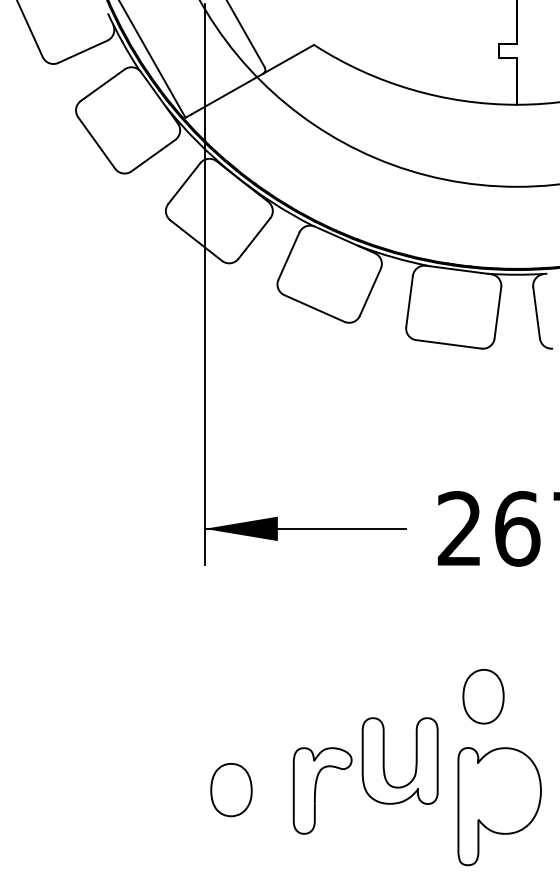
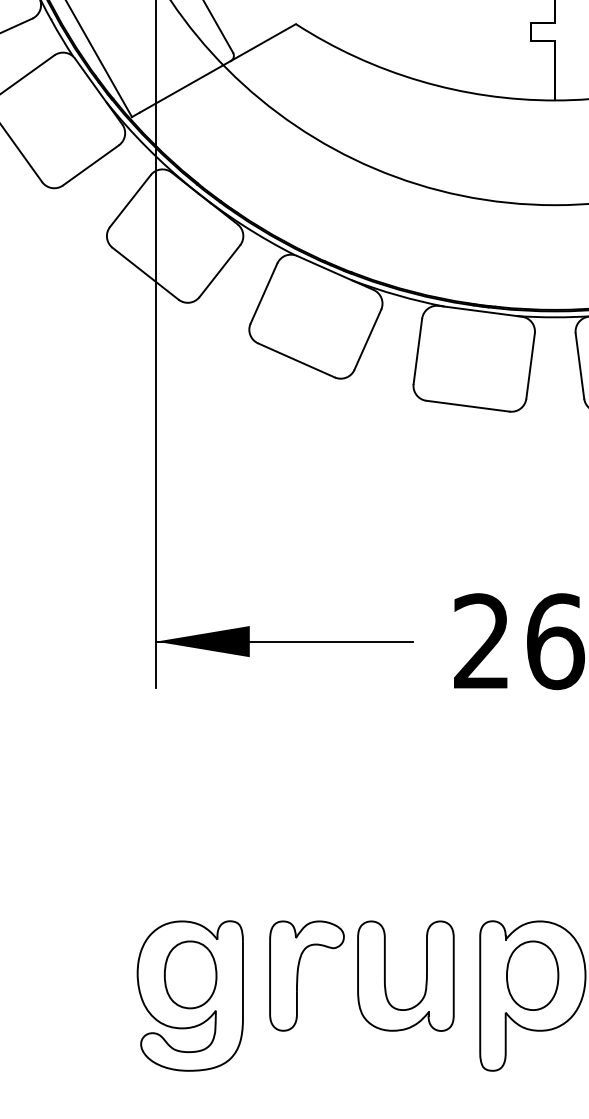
part: (483, 696) -> (532, 975), moved
part: (384, 760) -> (385, 975), moved
part: (231, 806) -> (190, 995), added

